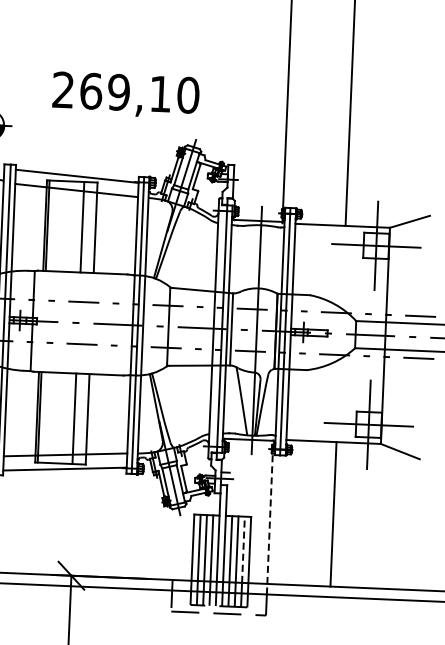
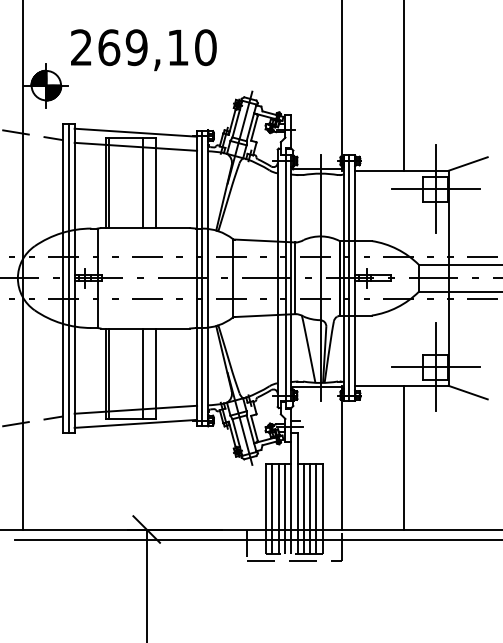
text: (125, 95) -> (143, 50), moved
line: (270, 511) -> (341, 457), dashed -> solid
line: (243, 549) -> (316, 496), dashed -> solid

